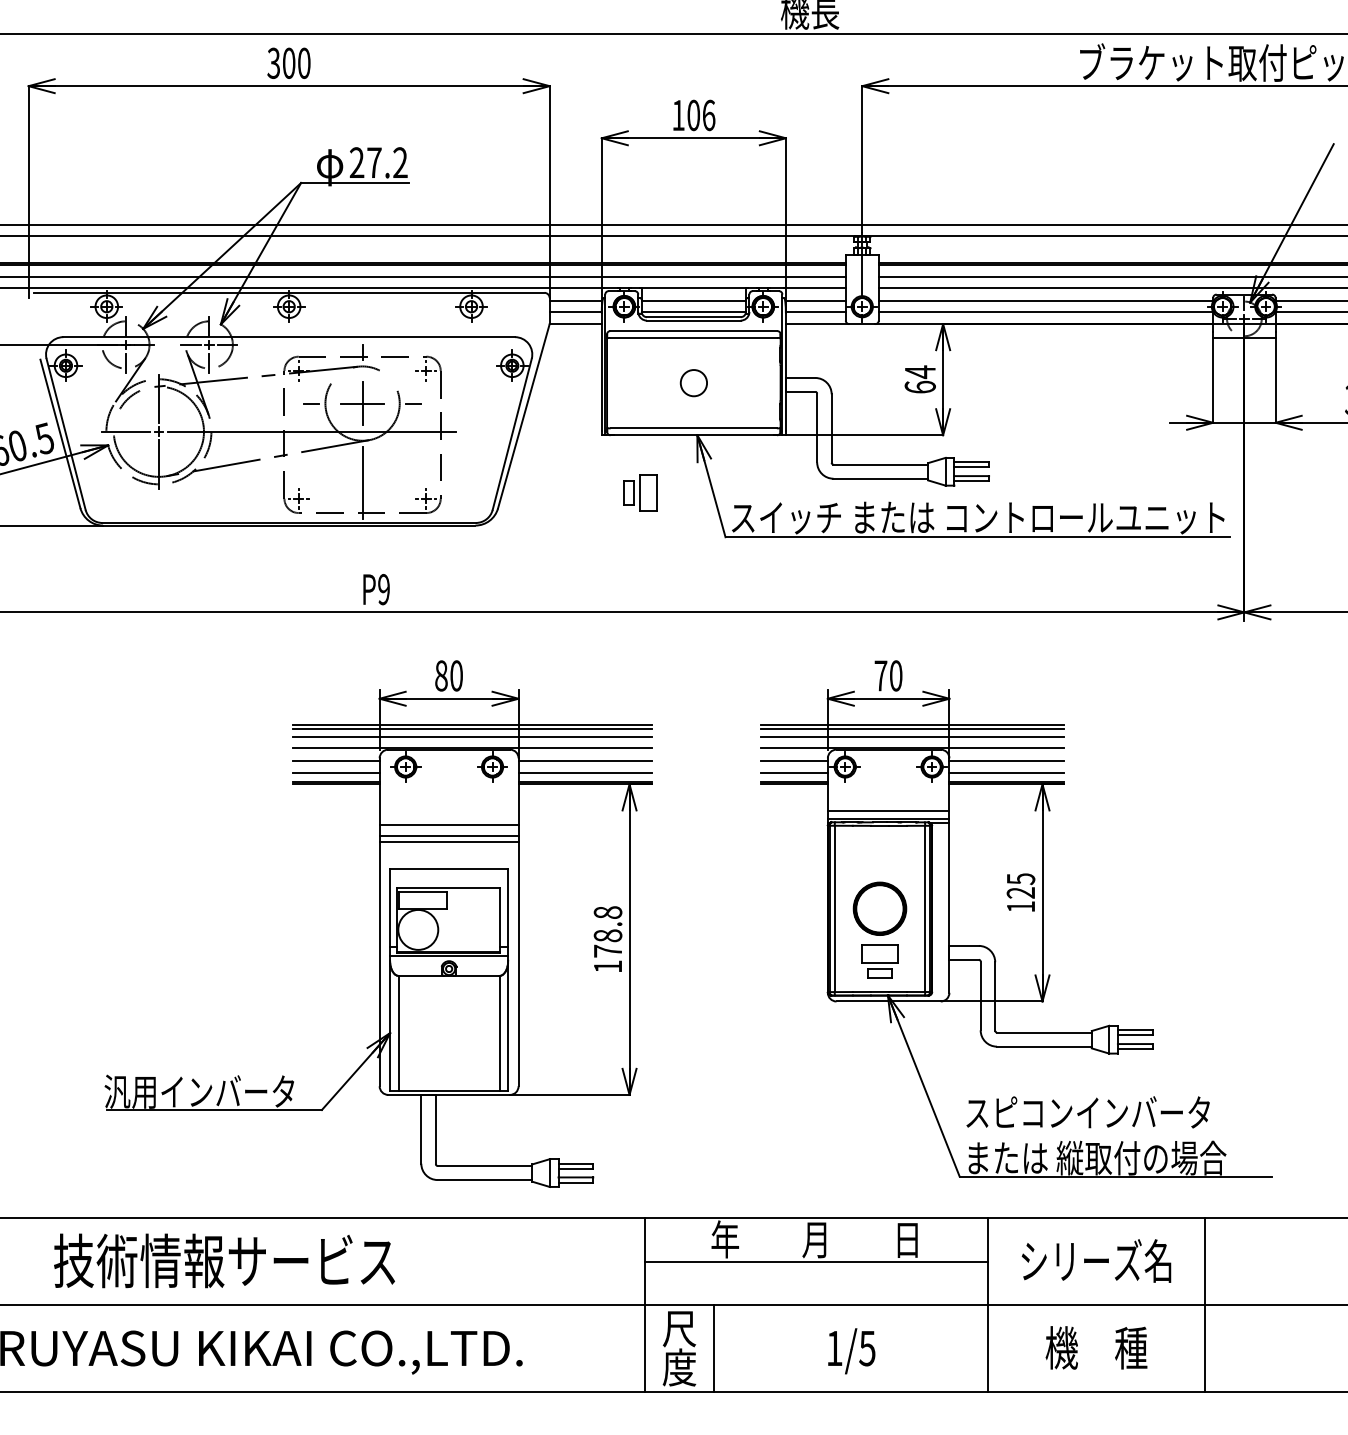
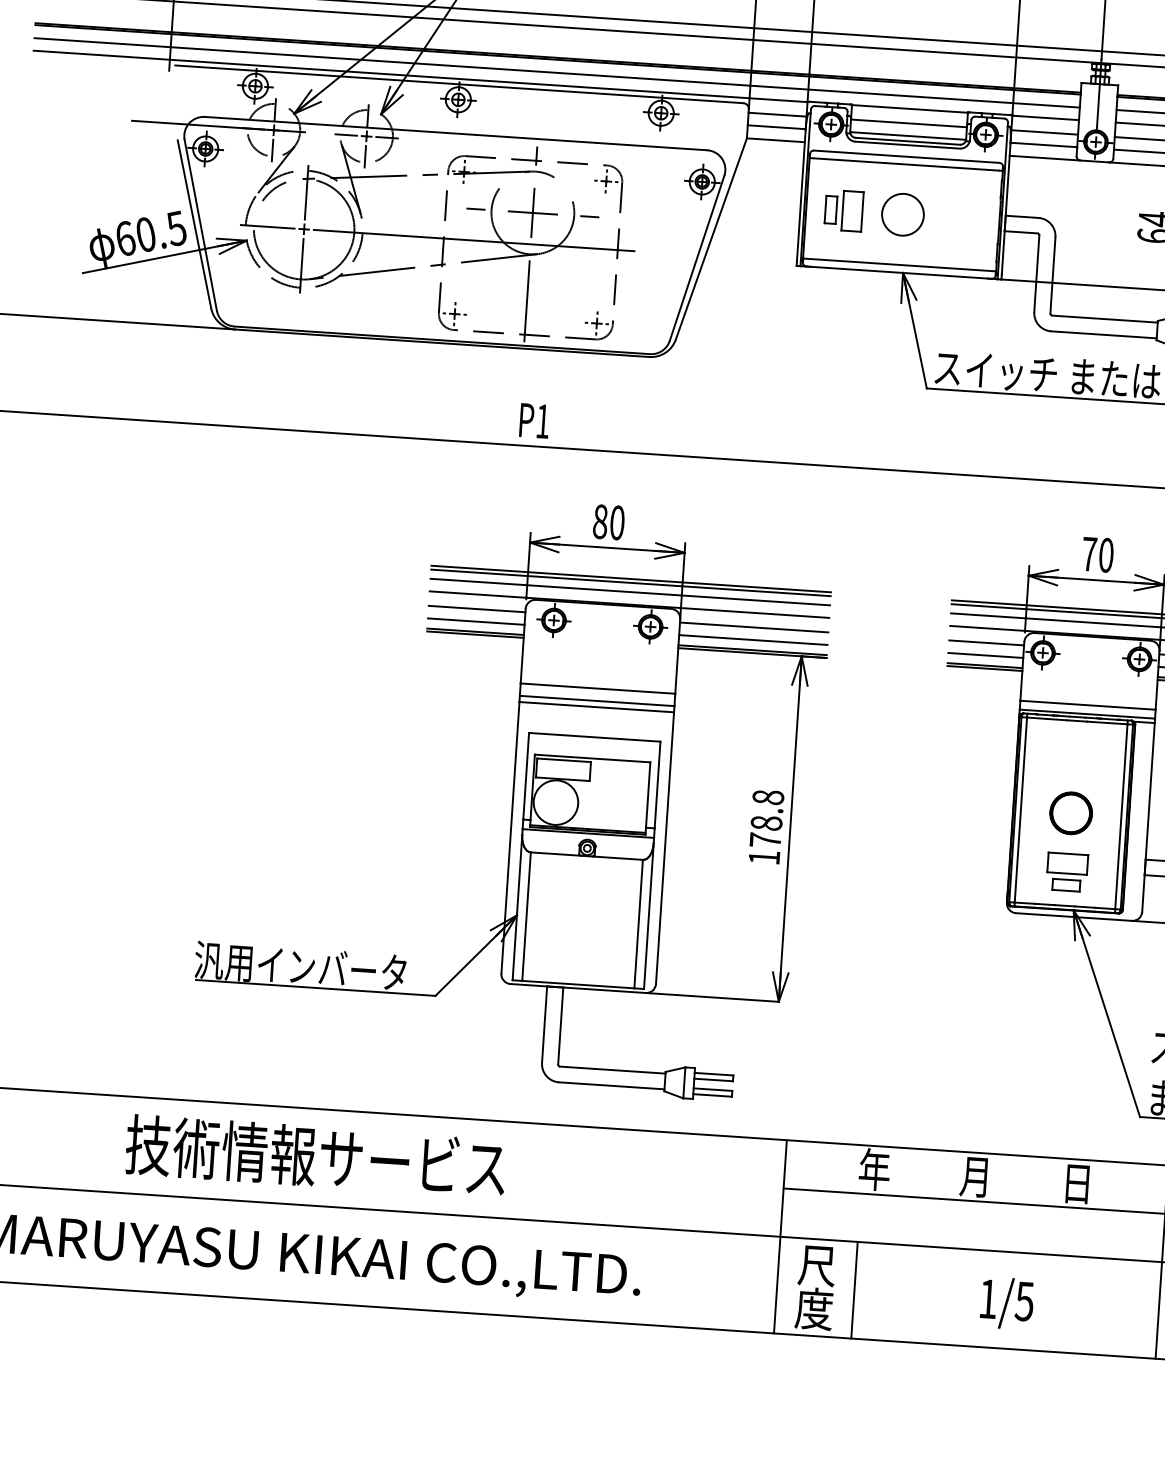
circle: (693, 382) -> (902, 213), size x1.43
part: (640, 492) -> (843, 210), moved
text: (383, 589) -> (542, 421), P9 -> P1
part: (879, 908) -> (1070, 812), size x0.71

